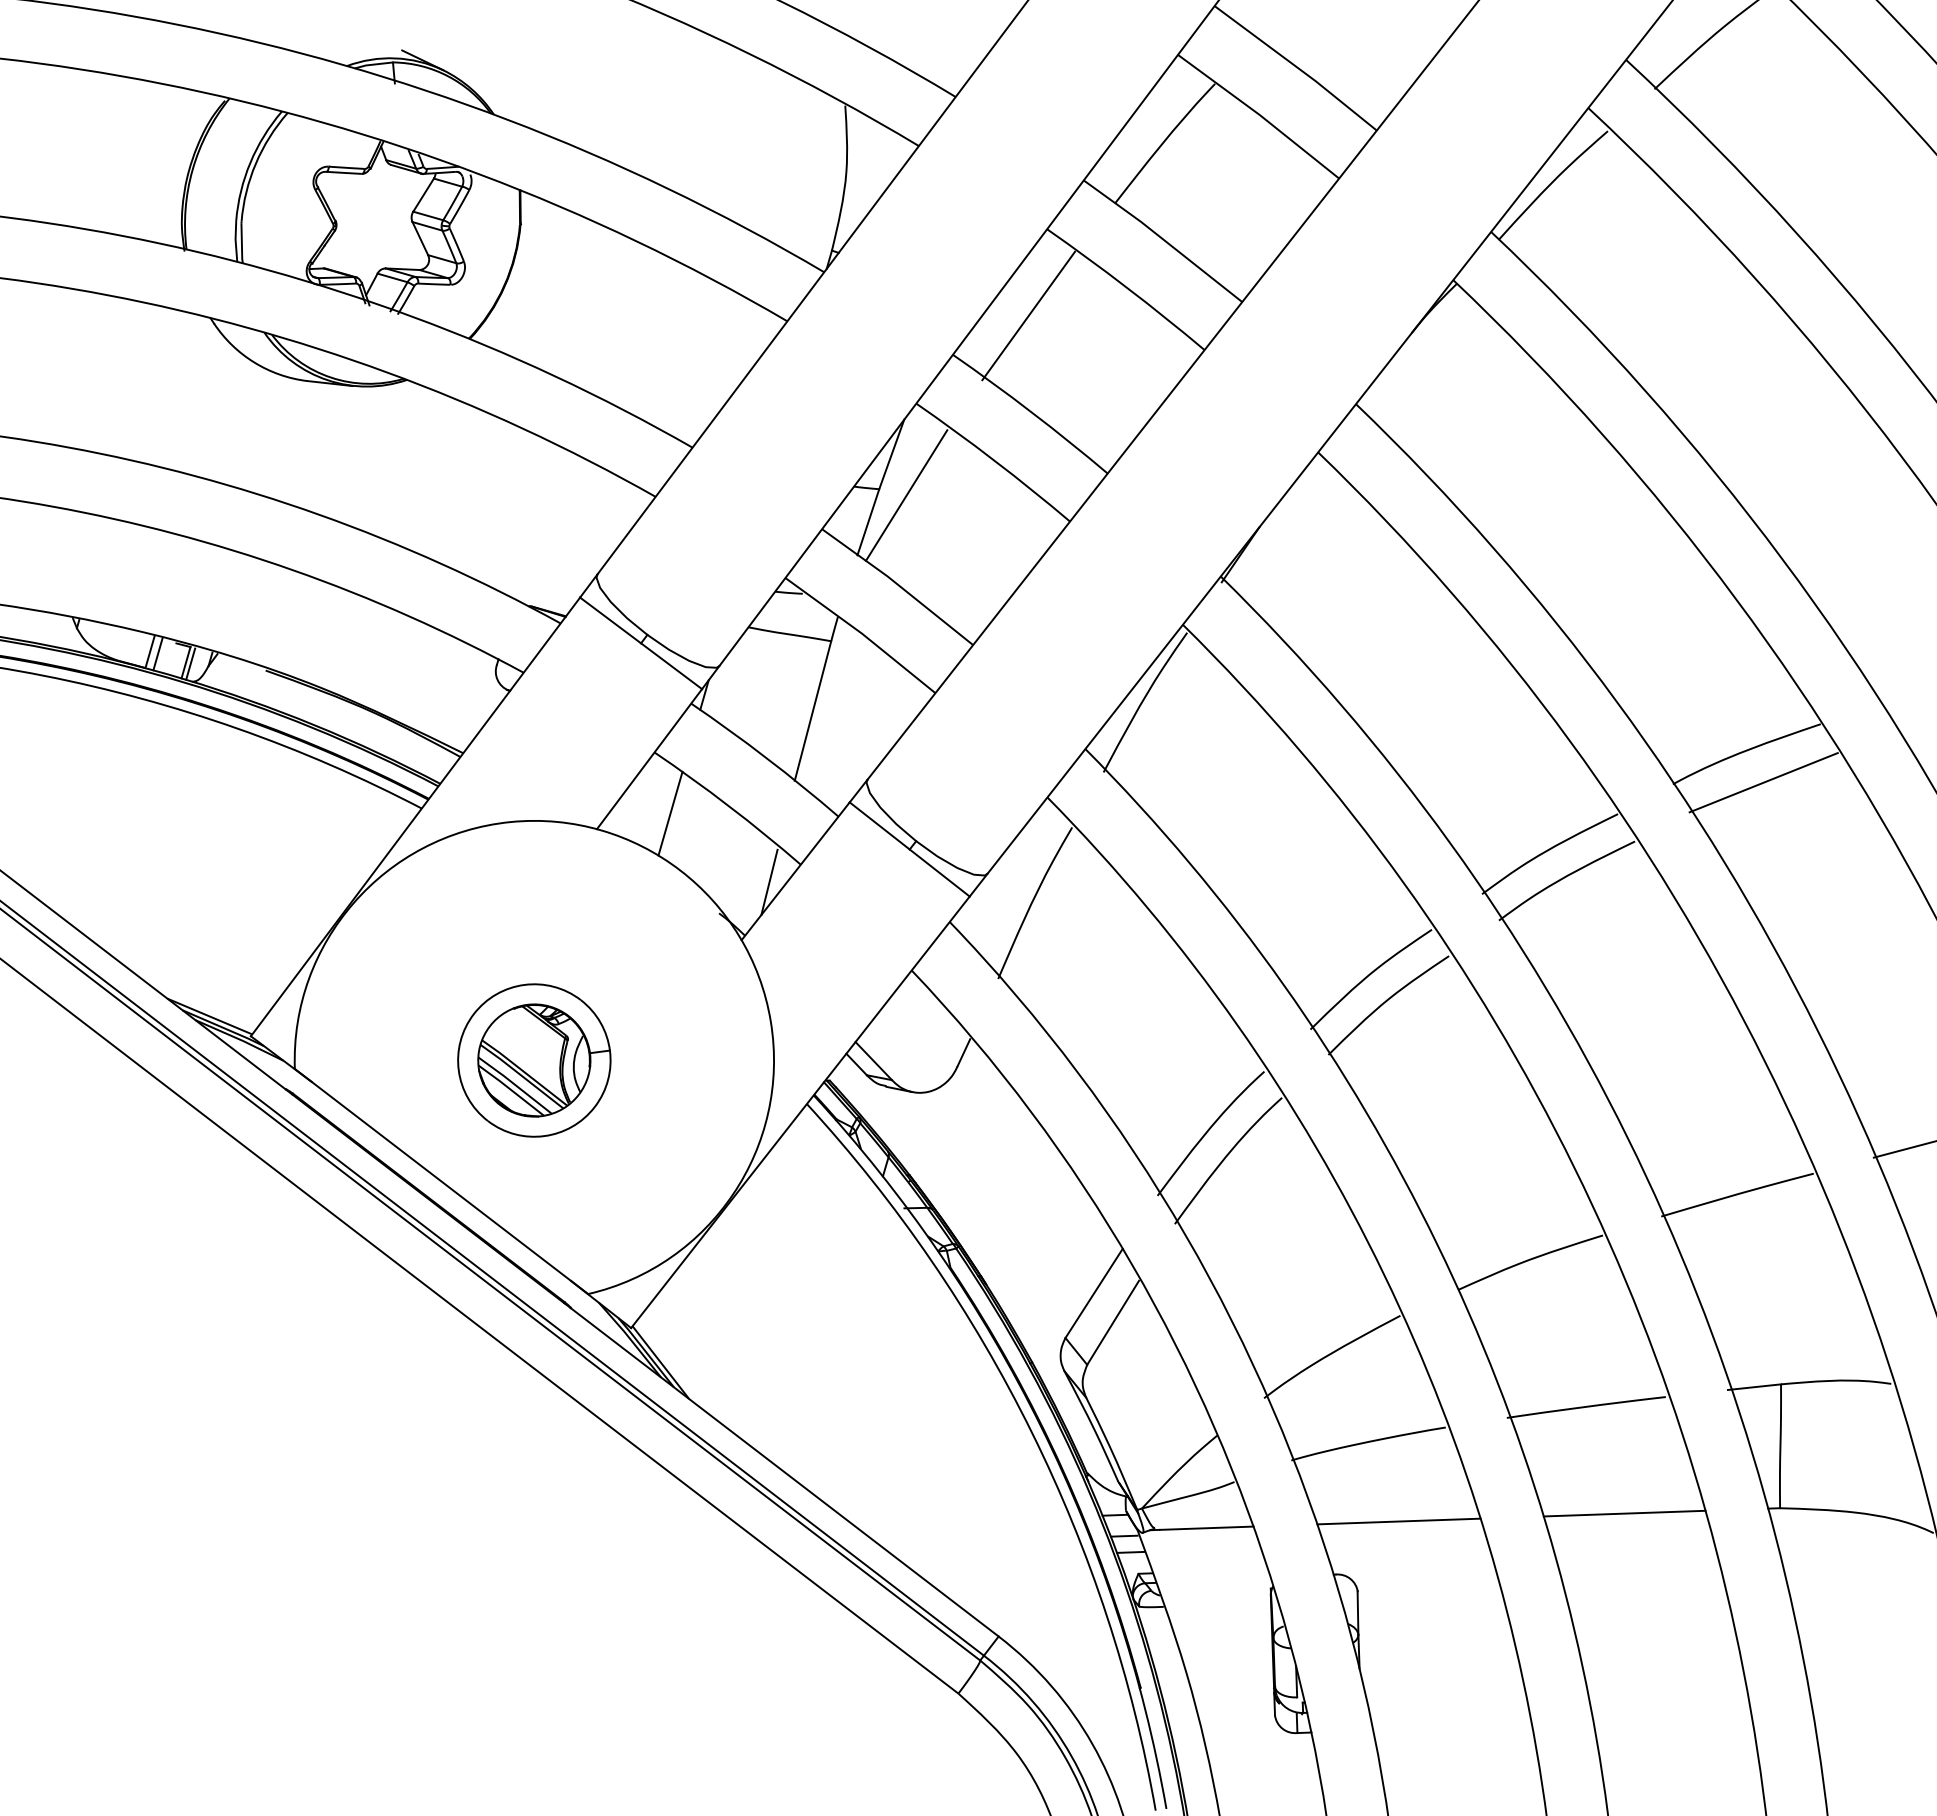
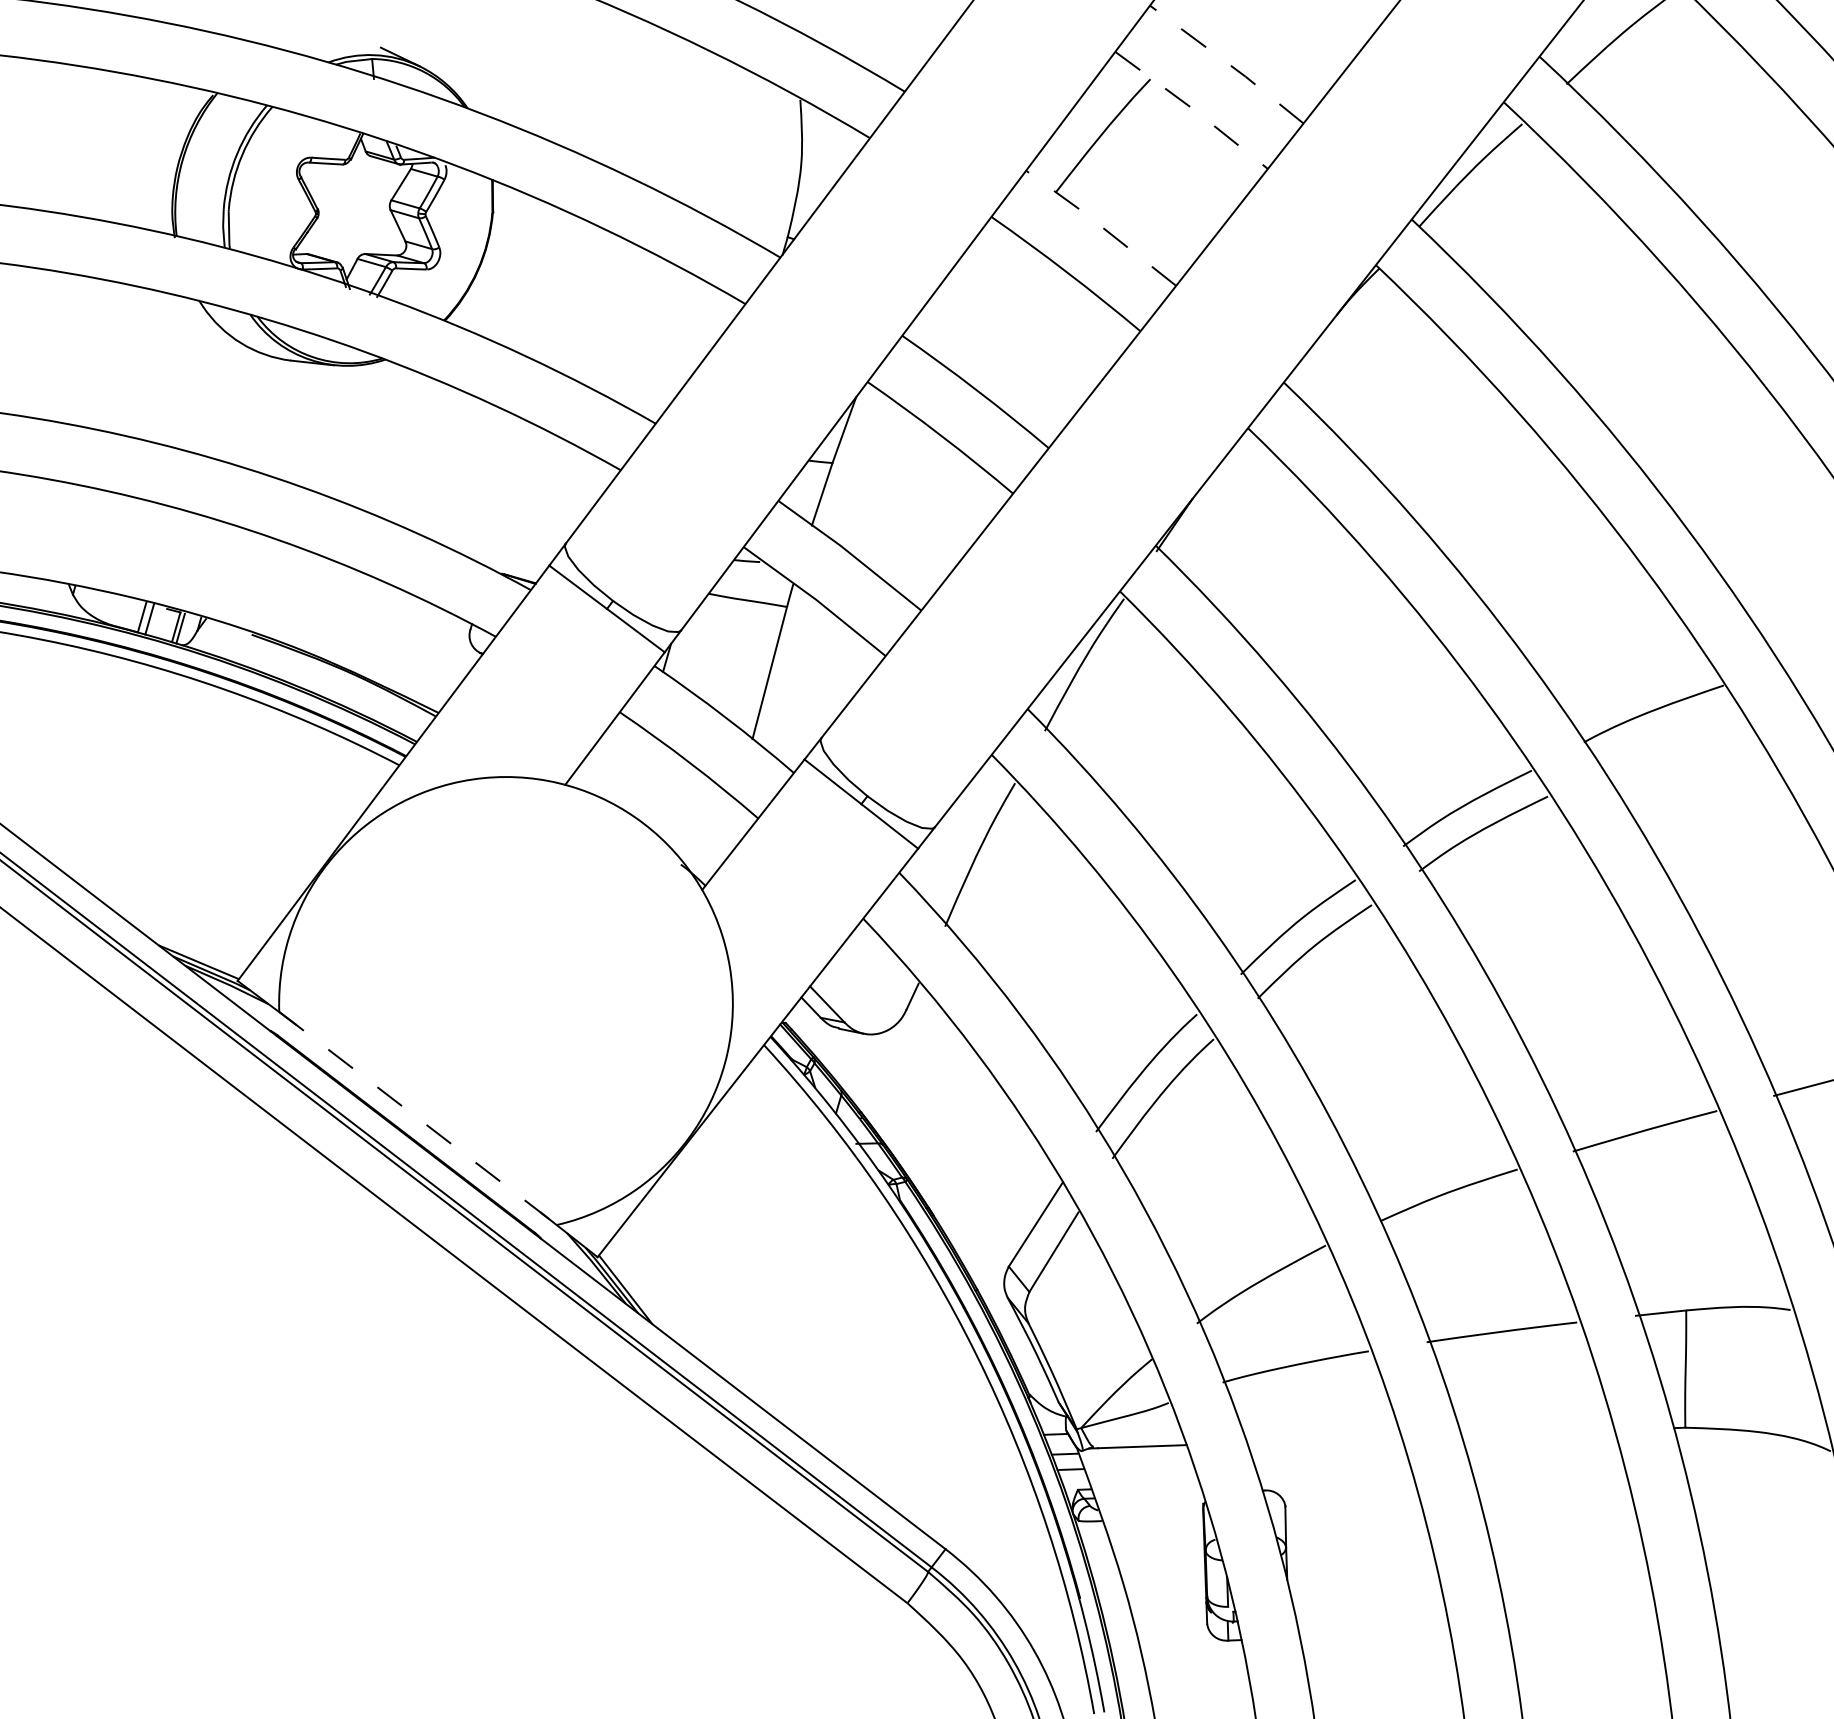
line: (1297, 67) -> (1228, 63), solid -> dashed
line: (1259, 115) -> (1192, 109), solid -> dashed
line: (1163, 239) -> (1101, 226), solid -> dashed
line: (1028, 315) -> (973, 298), removed
line: (906, 495) -> (858, 468), removed
line: (1763, 782) -> (1669, 740), removed
line: (670, 813) -> (634, 770), removed
line: (769, 881) -> (728, 834), removed
part: (534, 1060) -> (506, 1003), removed
line: (441, 1181) -> (418, 1118), solid -> dashed
line: (1624, 1513) -> (1538, 1432), removed
line: (1398, 1521) -> (1324, 1440), removed

